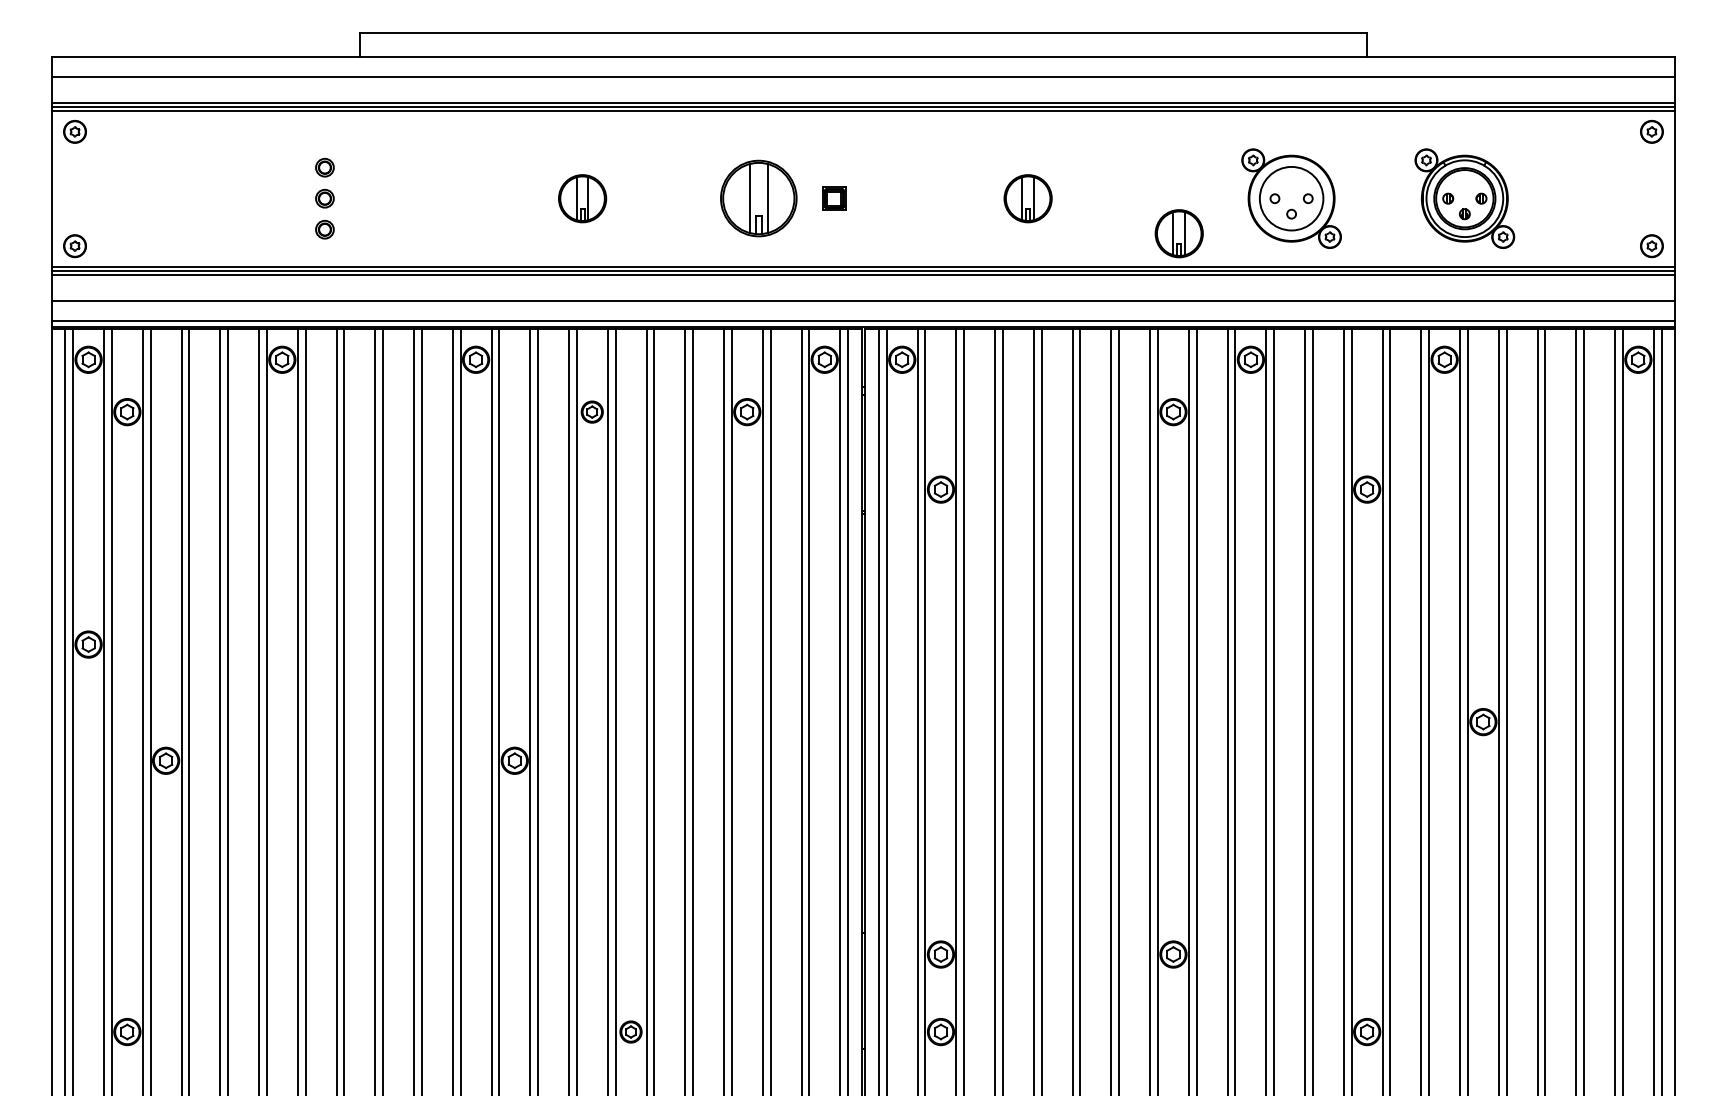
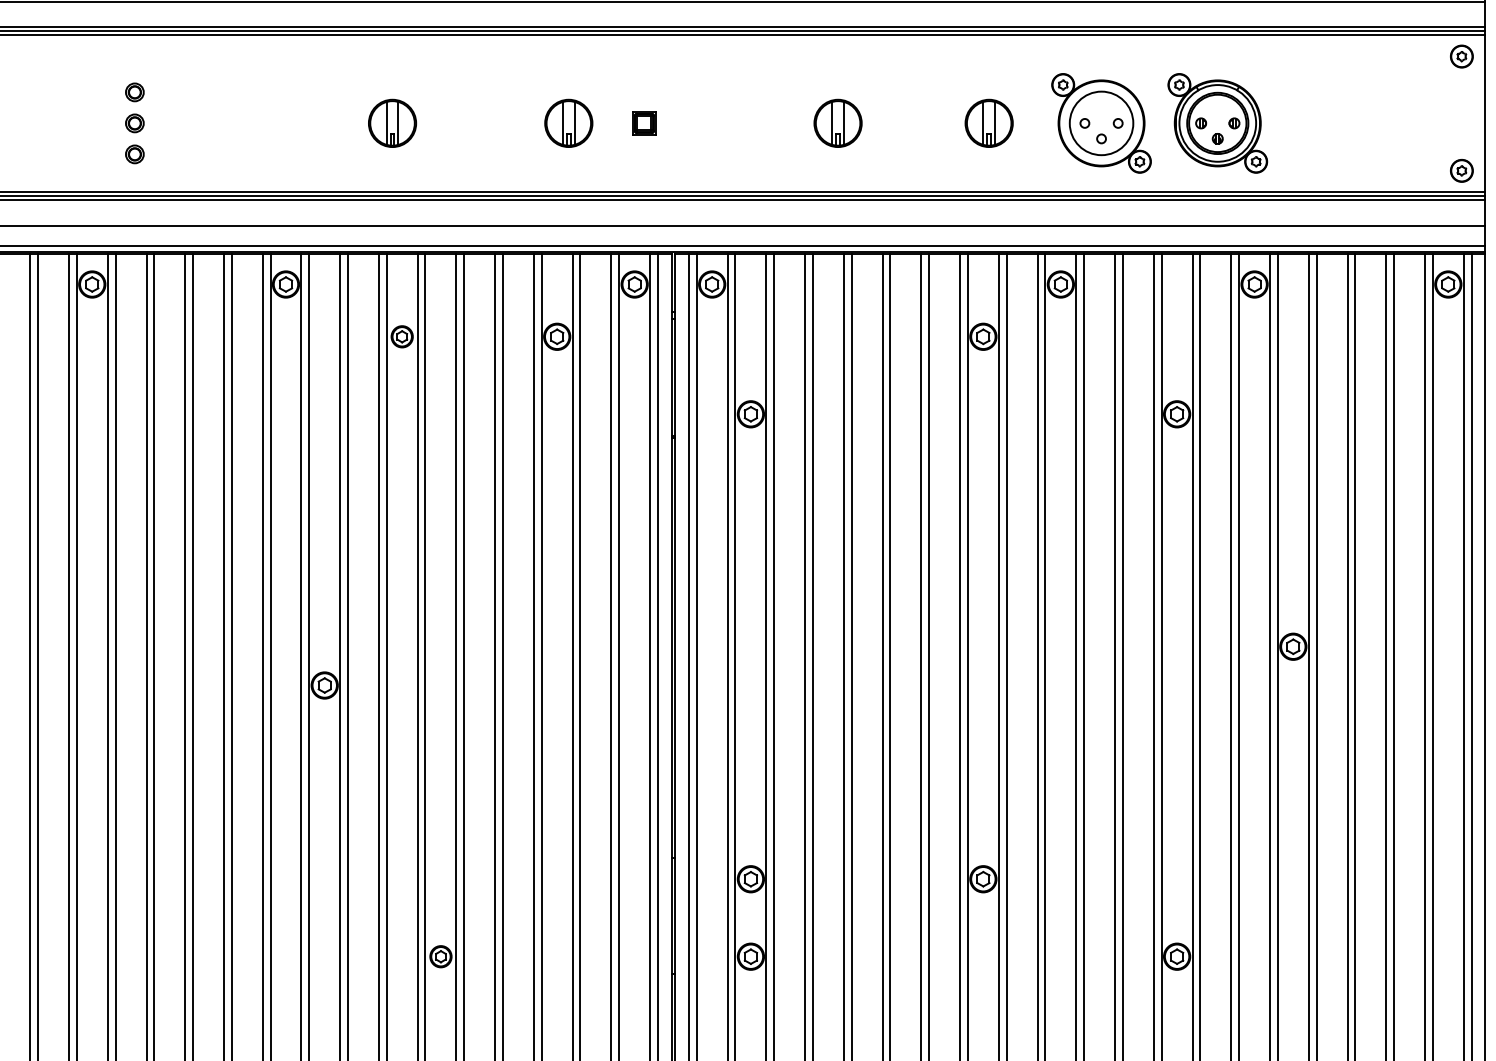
part: (758, 198) -> (568, 123), size x0.62
part: (1464, 198) -> (1217, 123), moved
part: (1178, 233) -> (988, 123), moved

